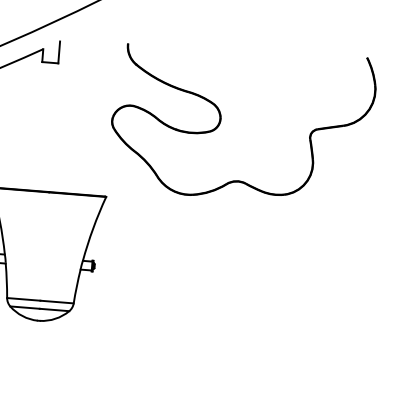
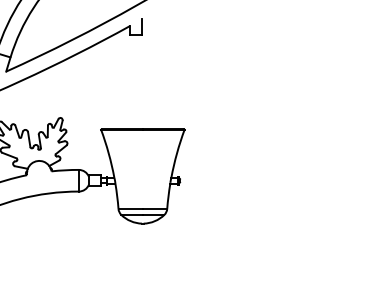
part: (222, 120) -> (264, 67), removed

